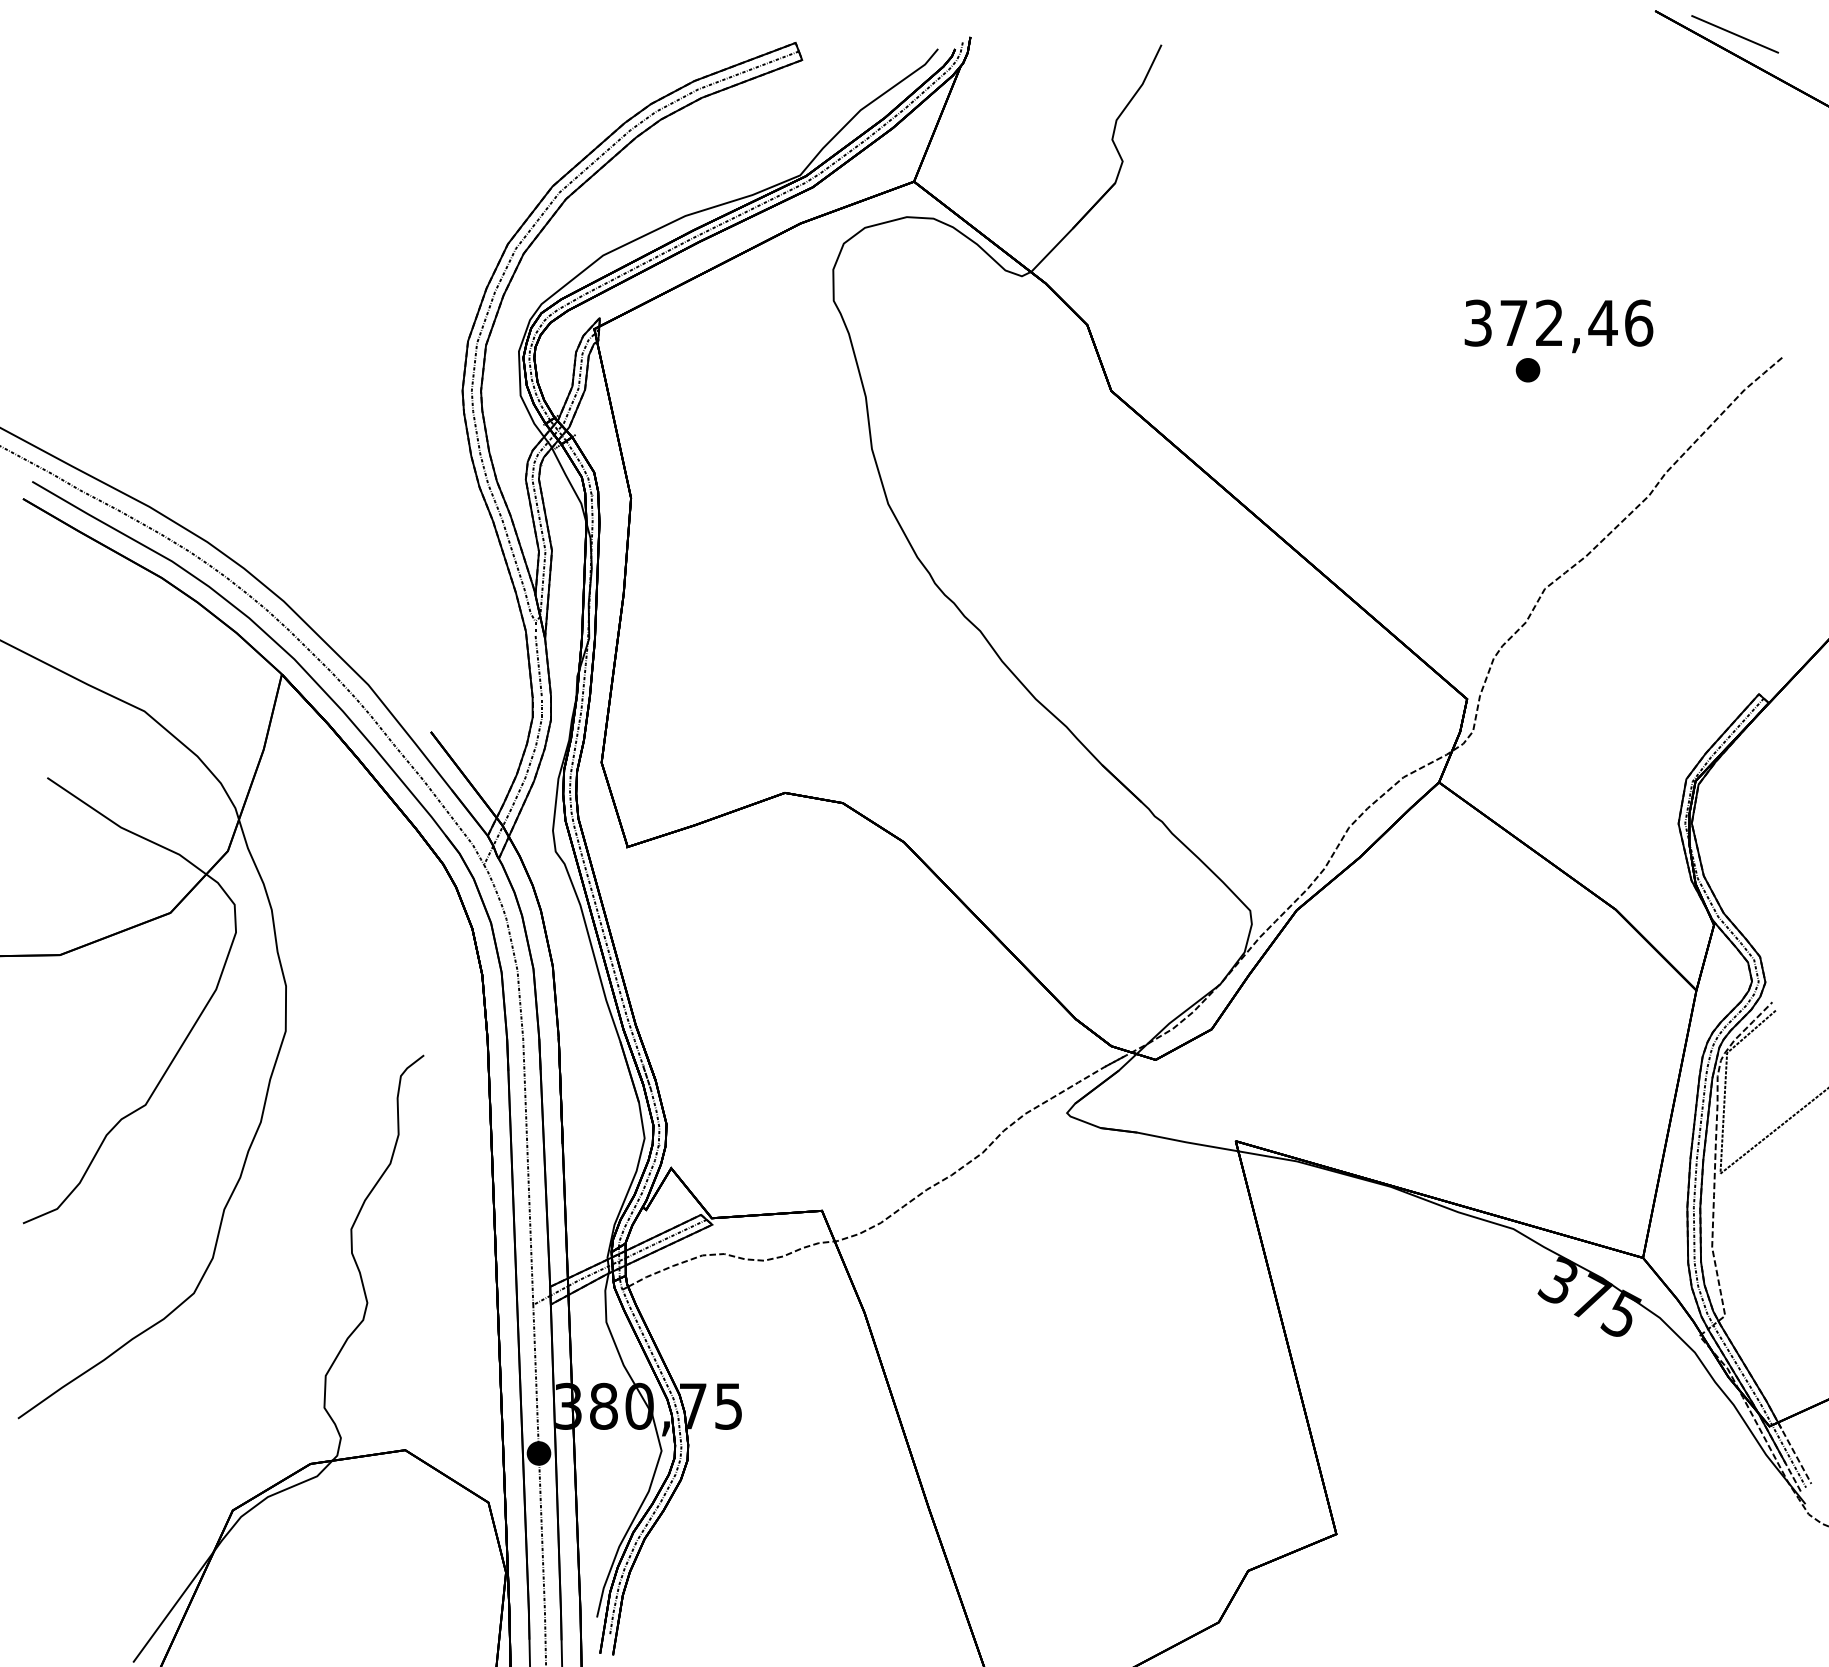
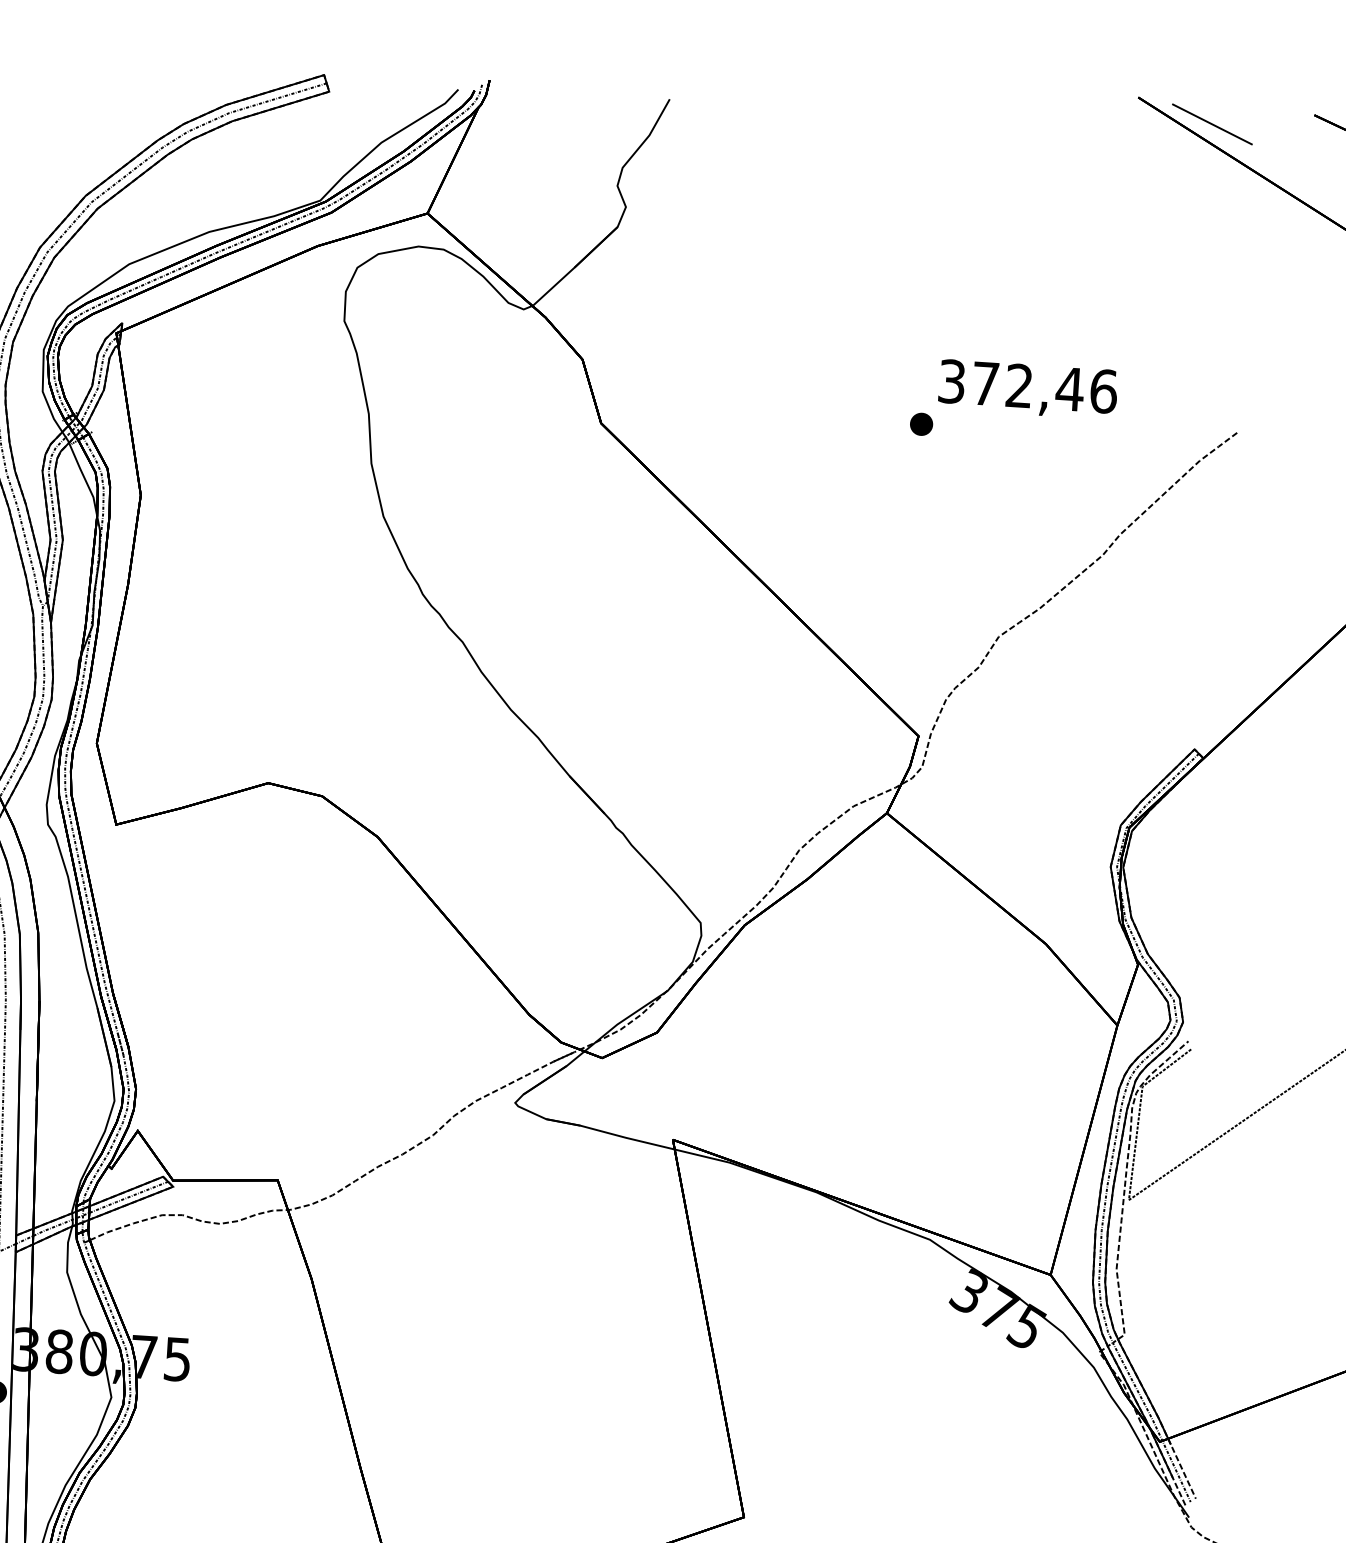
part: (1527, 370) -> (921, 424), moved

